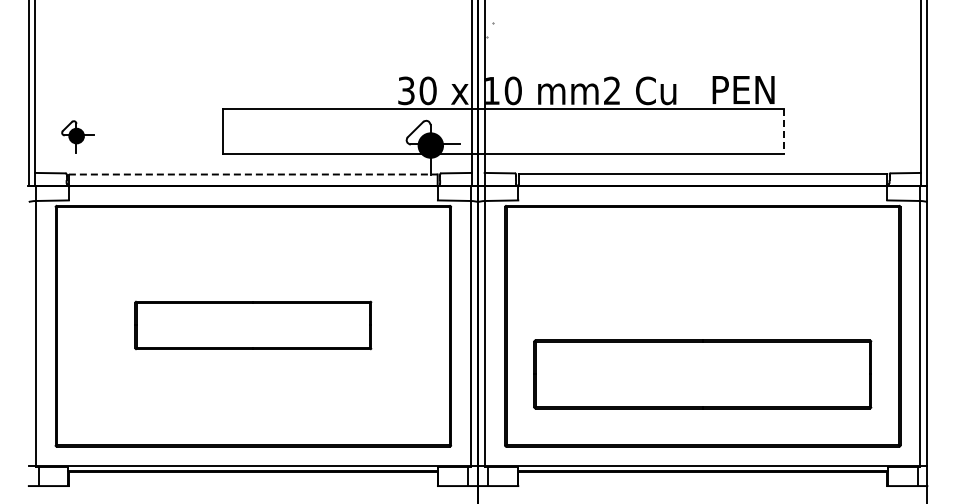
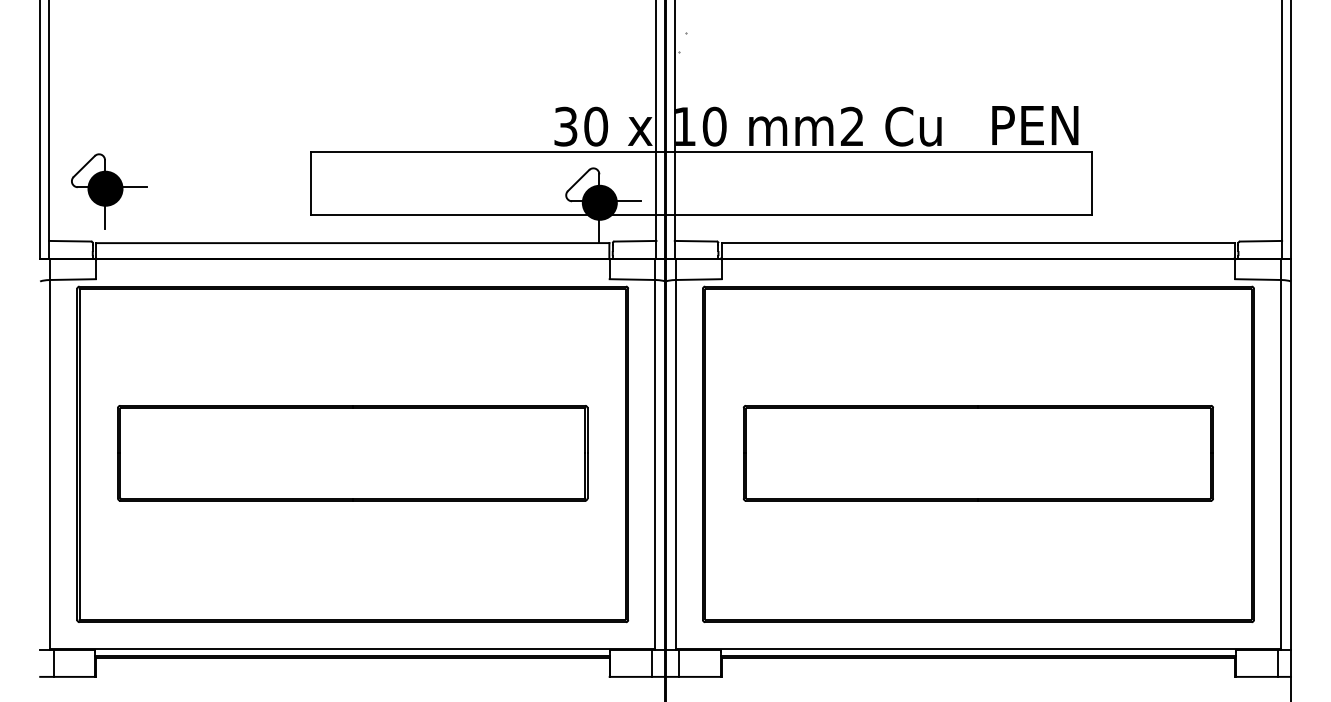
line: (784, 132) -> (1092, 184), dashed -> solid
part: (77, 136) -> (107, 190), size x1.67
line: (253, 174) -> (352, 243), dashed -> solid
part: (253, 325) -> (352, 453), size x1.43
part: (702, 374) -> (978, 453), moved

